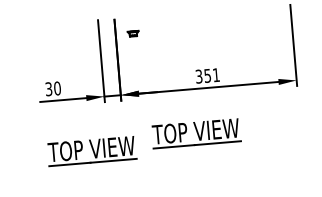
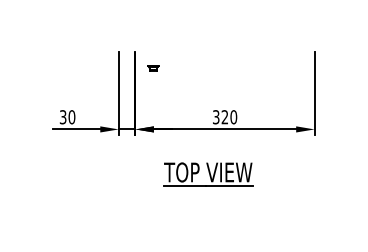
text: (212, 75) -> (229, 117), 351 -> 320
part: (91, 151) -> (101, 183), removed

